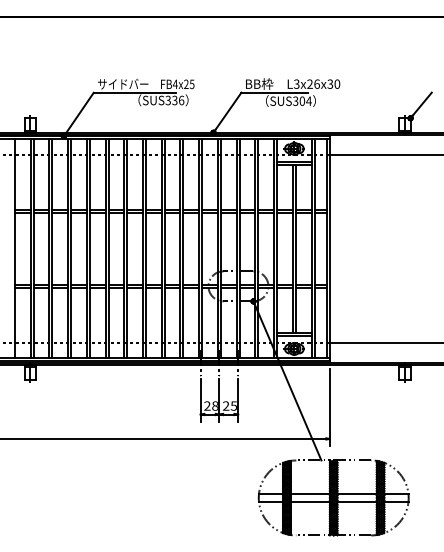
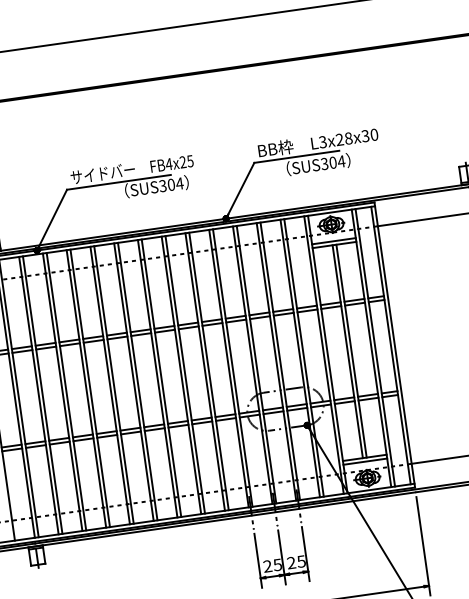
text: (316, 83) -> (347, 137), L3x26x30 -> L3x28x30
text: (178, 100) -> (175, 184), SUS336 -> SUS304
text: (214, 405) -> (276, 564), 28 -> 25

